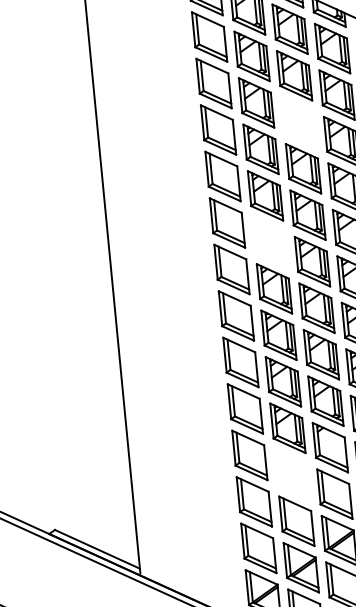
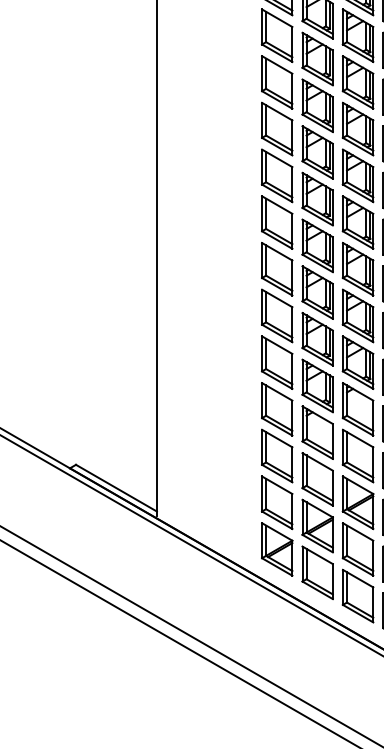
part: (298, 122) -> (357, 82), added
part: (269, 241) -> (317, 198), added
part: (292, 474) -> (317, 432), added

